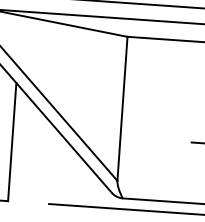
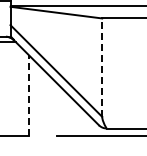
line: (122, 108) -> (102, 67), solid -> dashed
line: (11, 142) -> (28, 95), solid -> dashed

